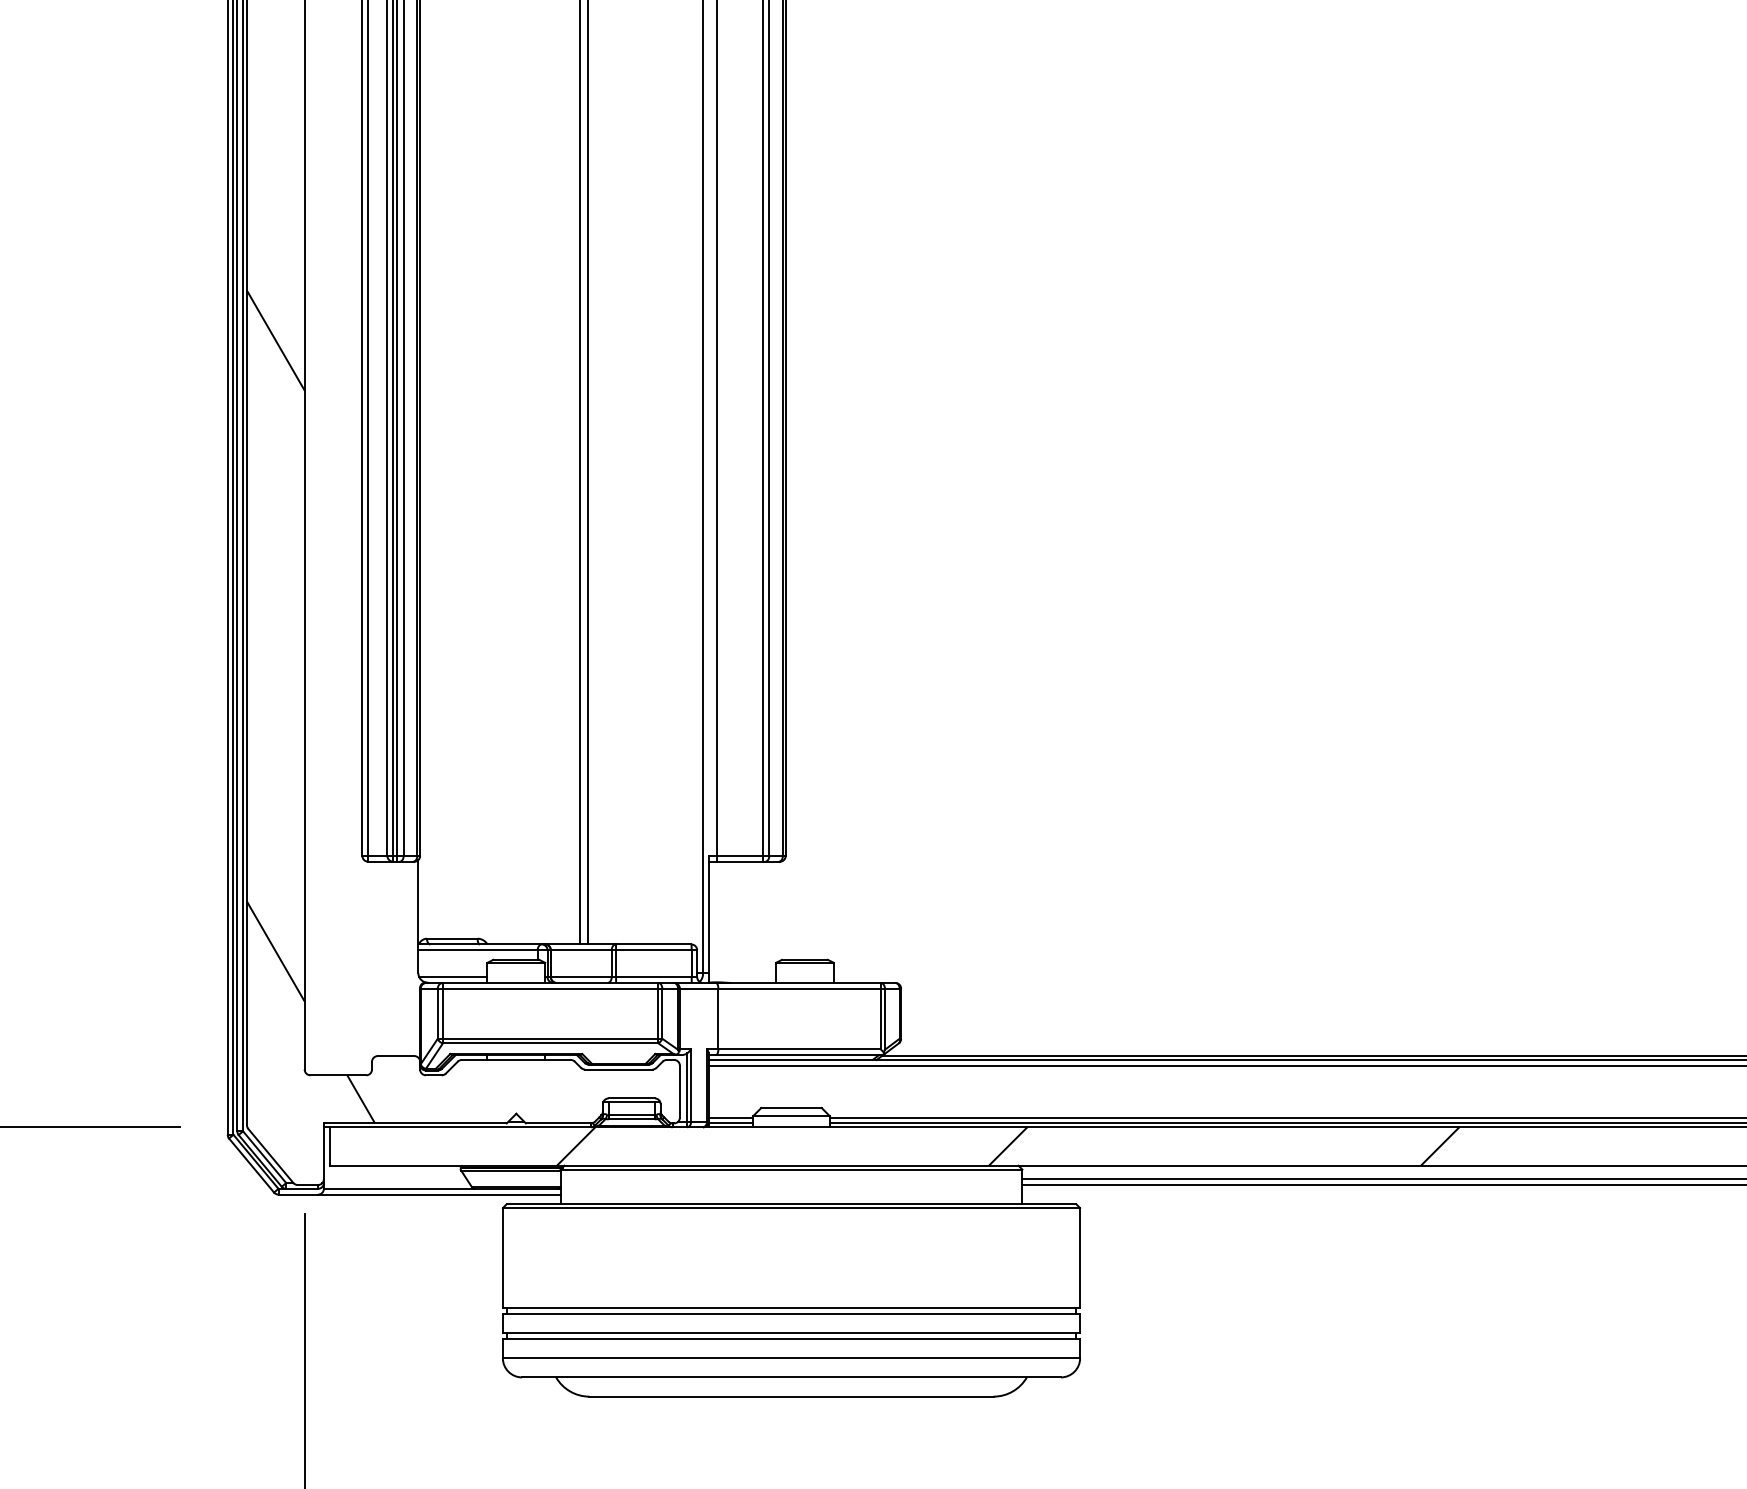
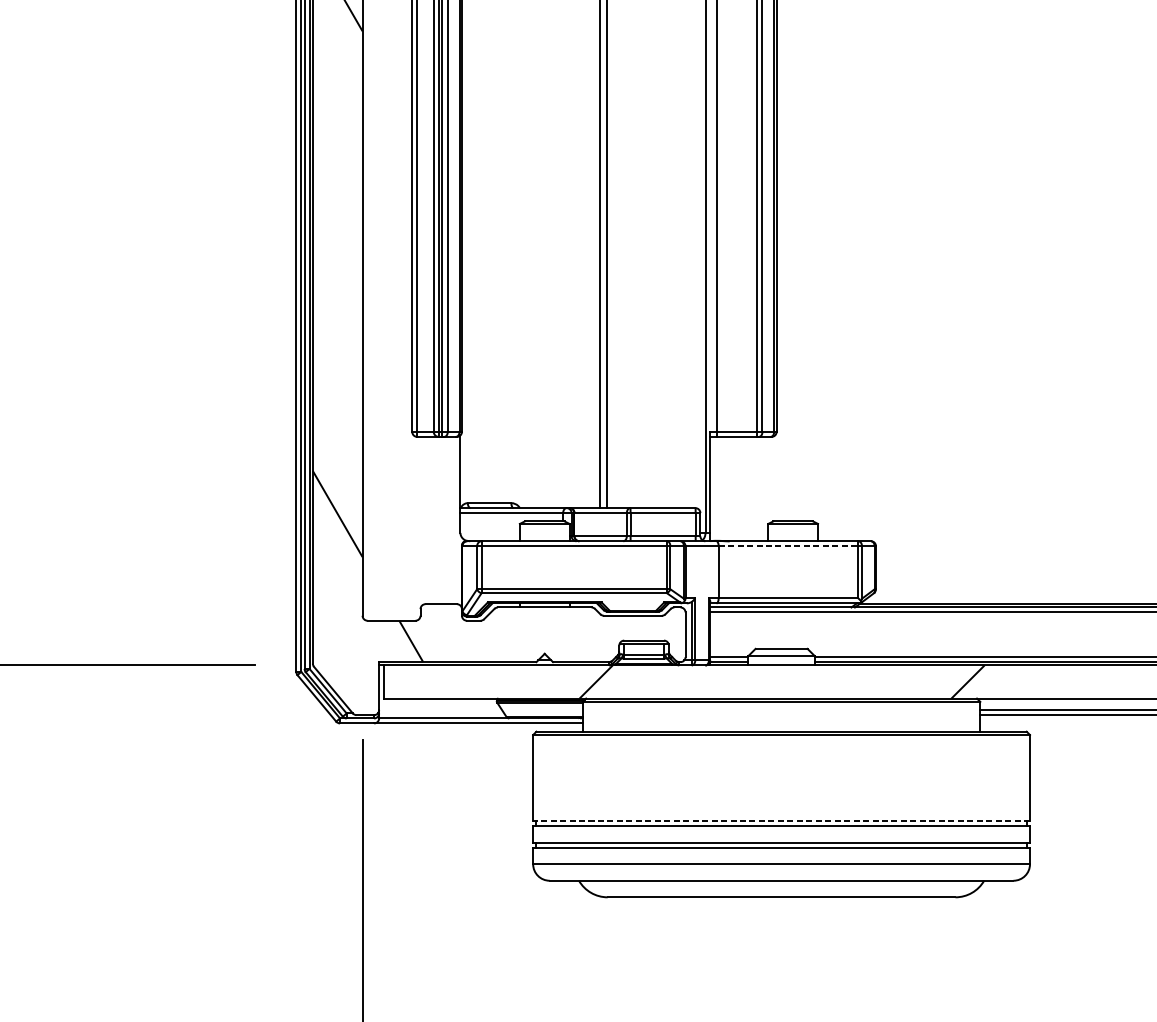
line: (453, 977) -> (490, 536), removed
line: (800, 988) -> (789, 546), solid -> dashed
line: (791, 1308) -> (781, 821), solid -> dashed

